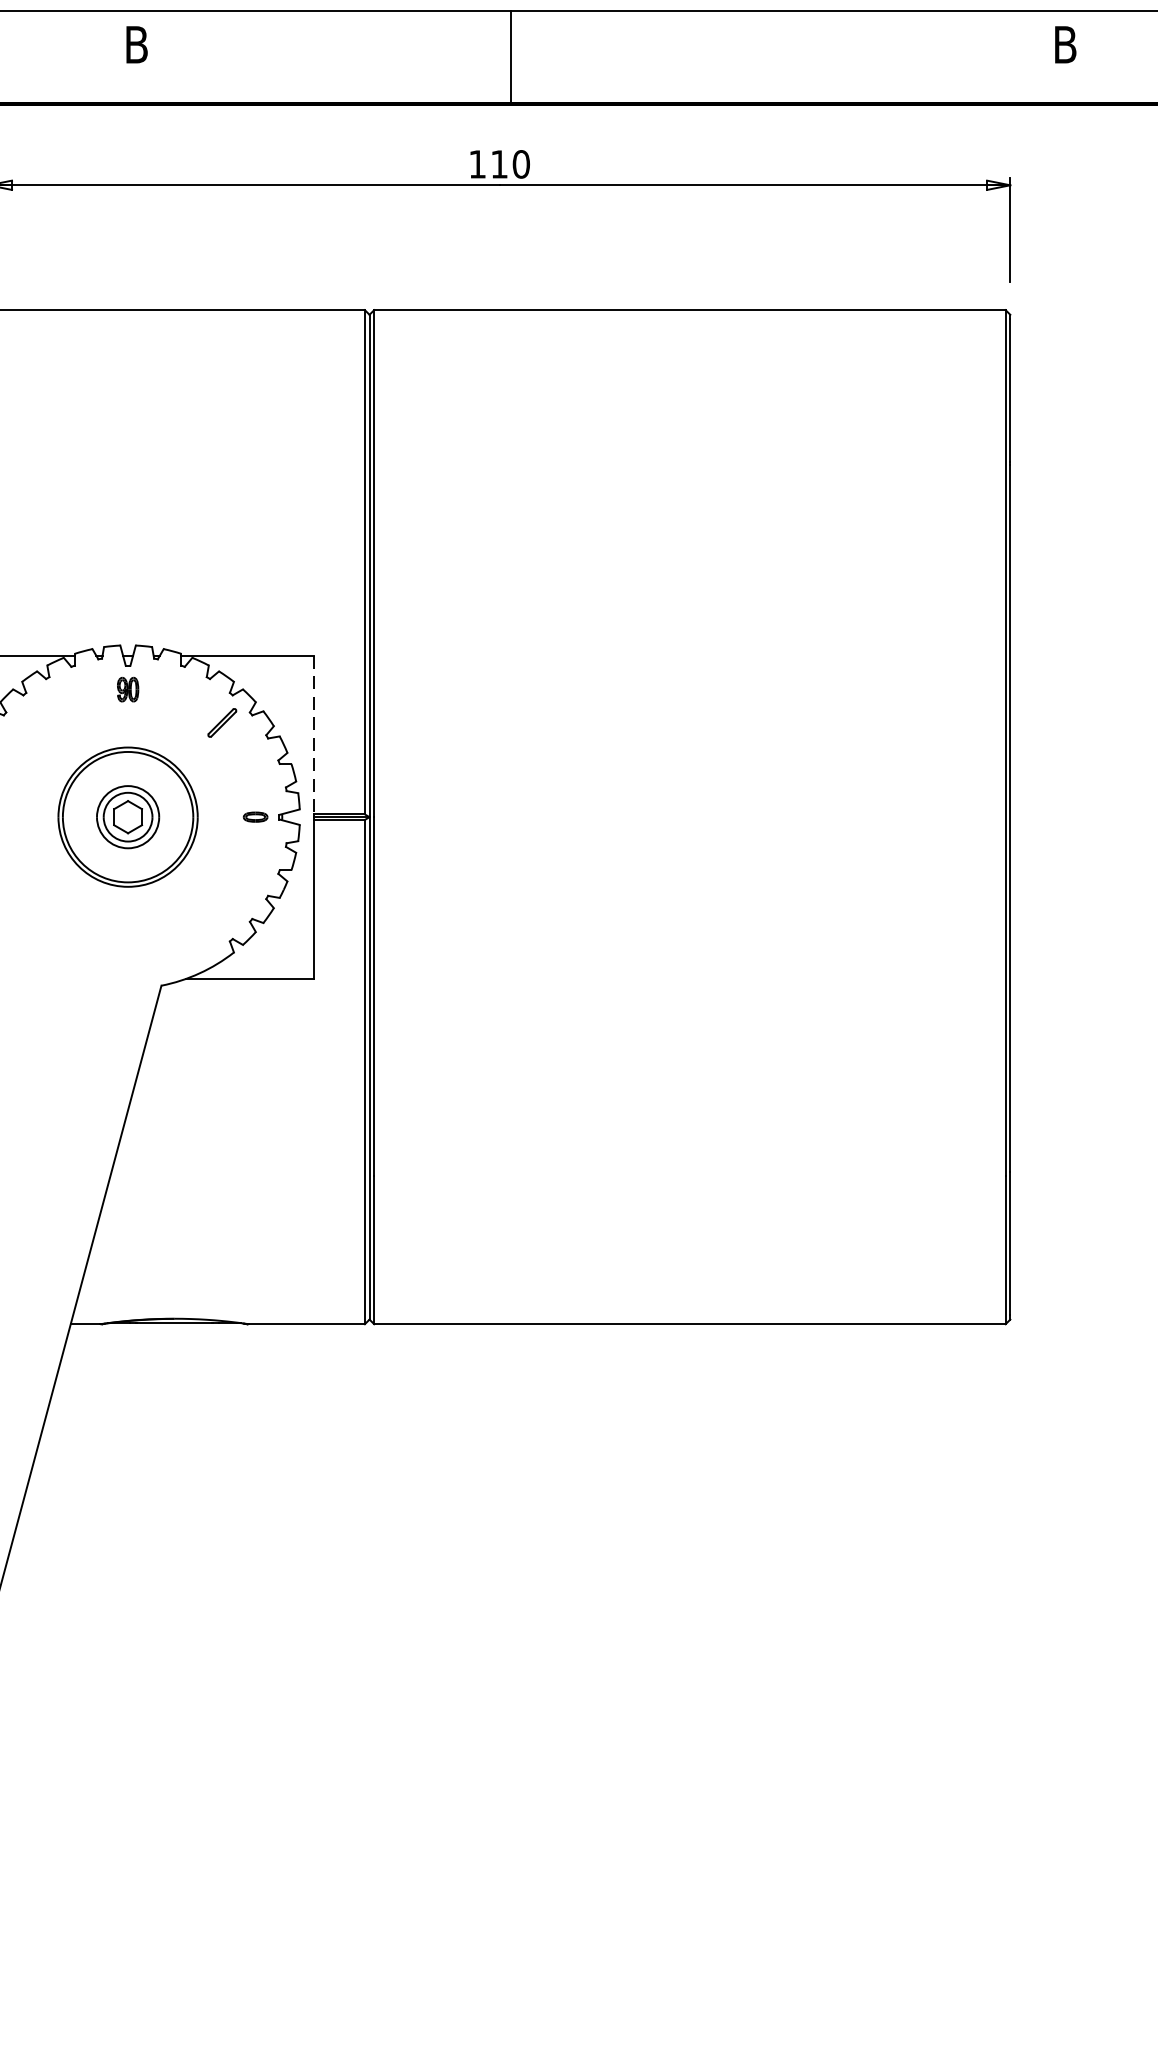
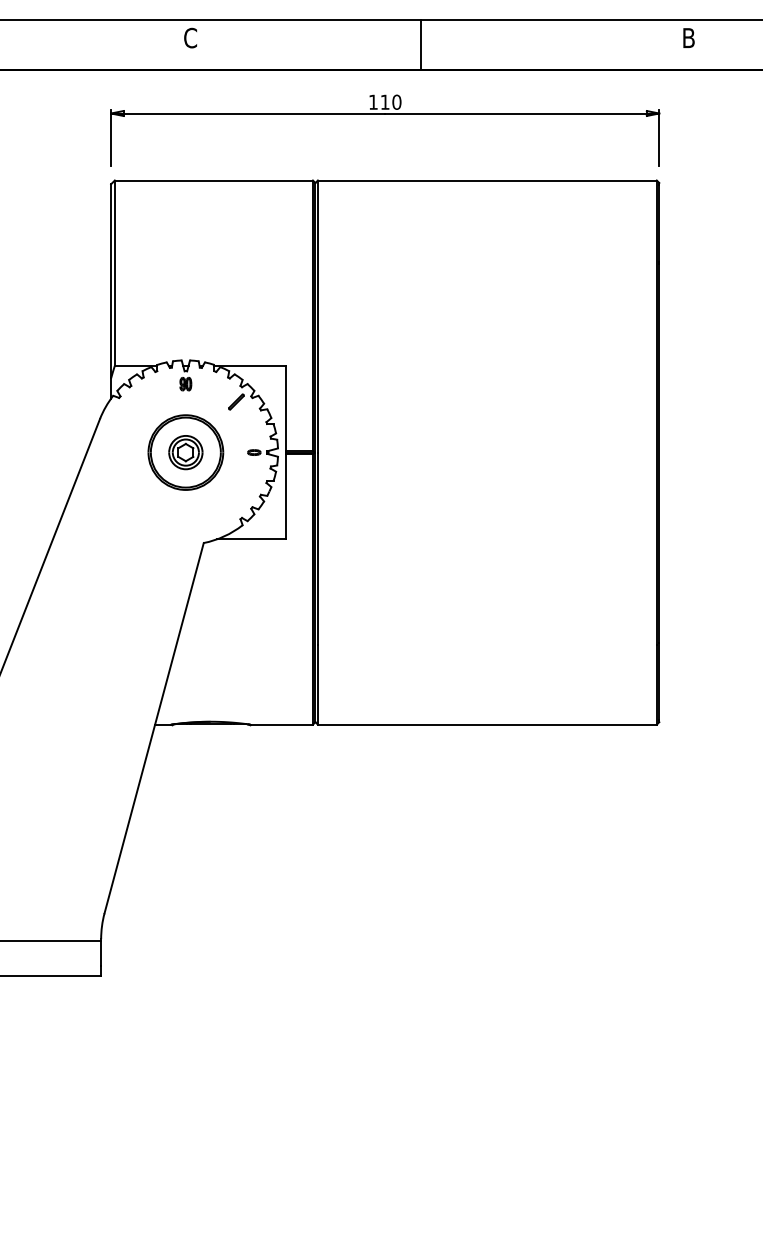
text: (136, 43) -> (190, 37), B -> C
line: (511, 56) -> (421, 44), moved
line: (313, 735) -> (285, 408), dashed -> solid

